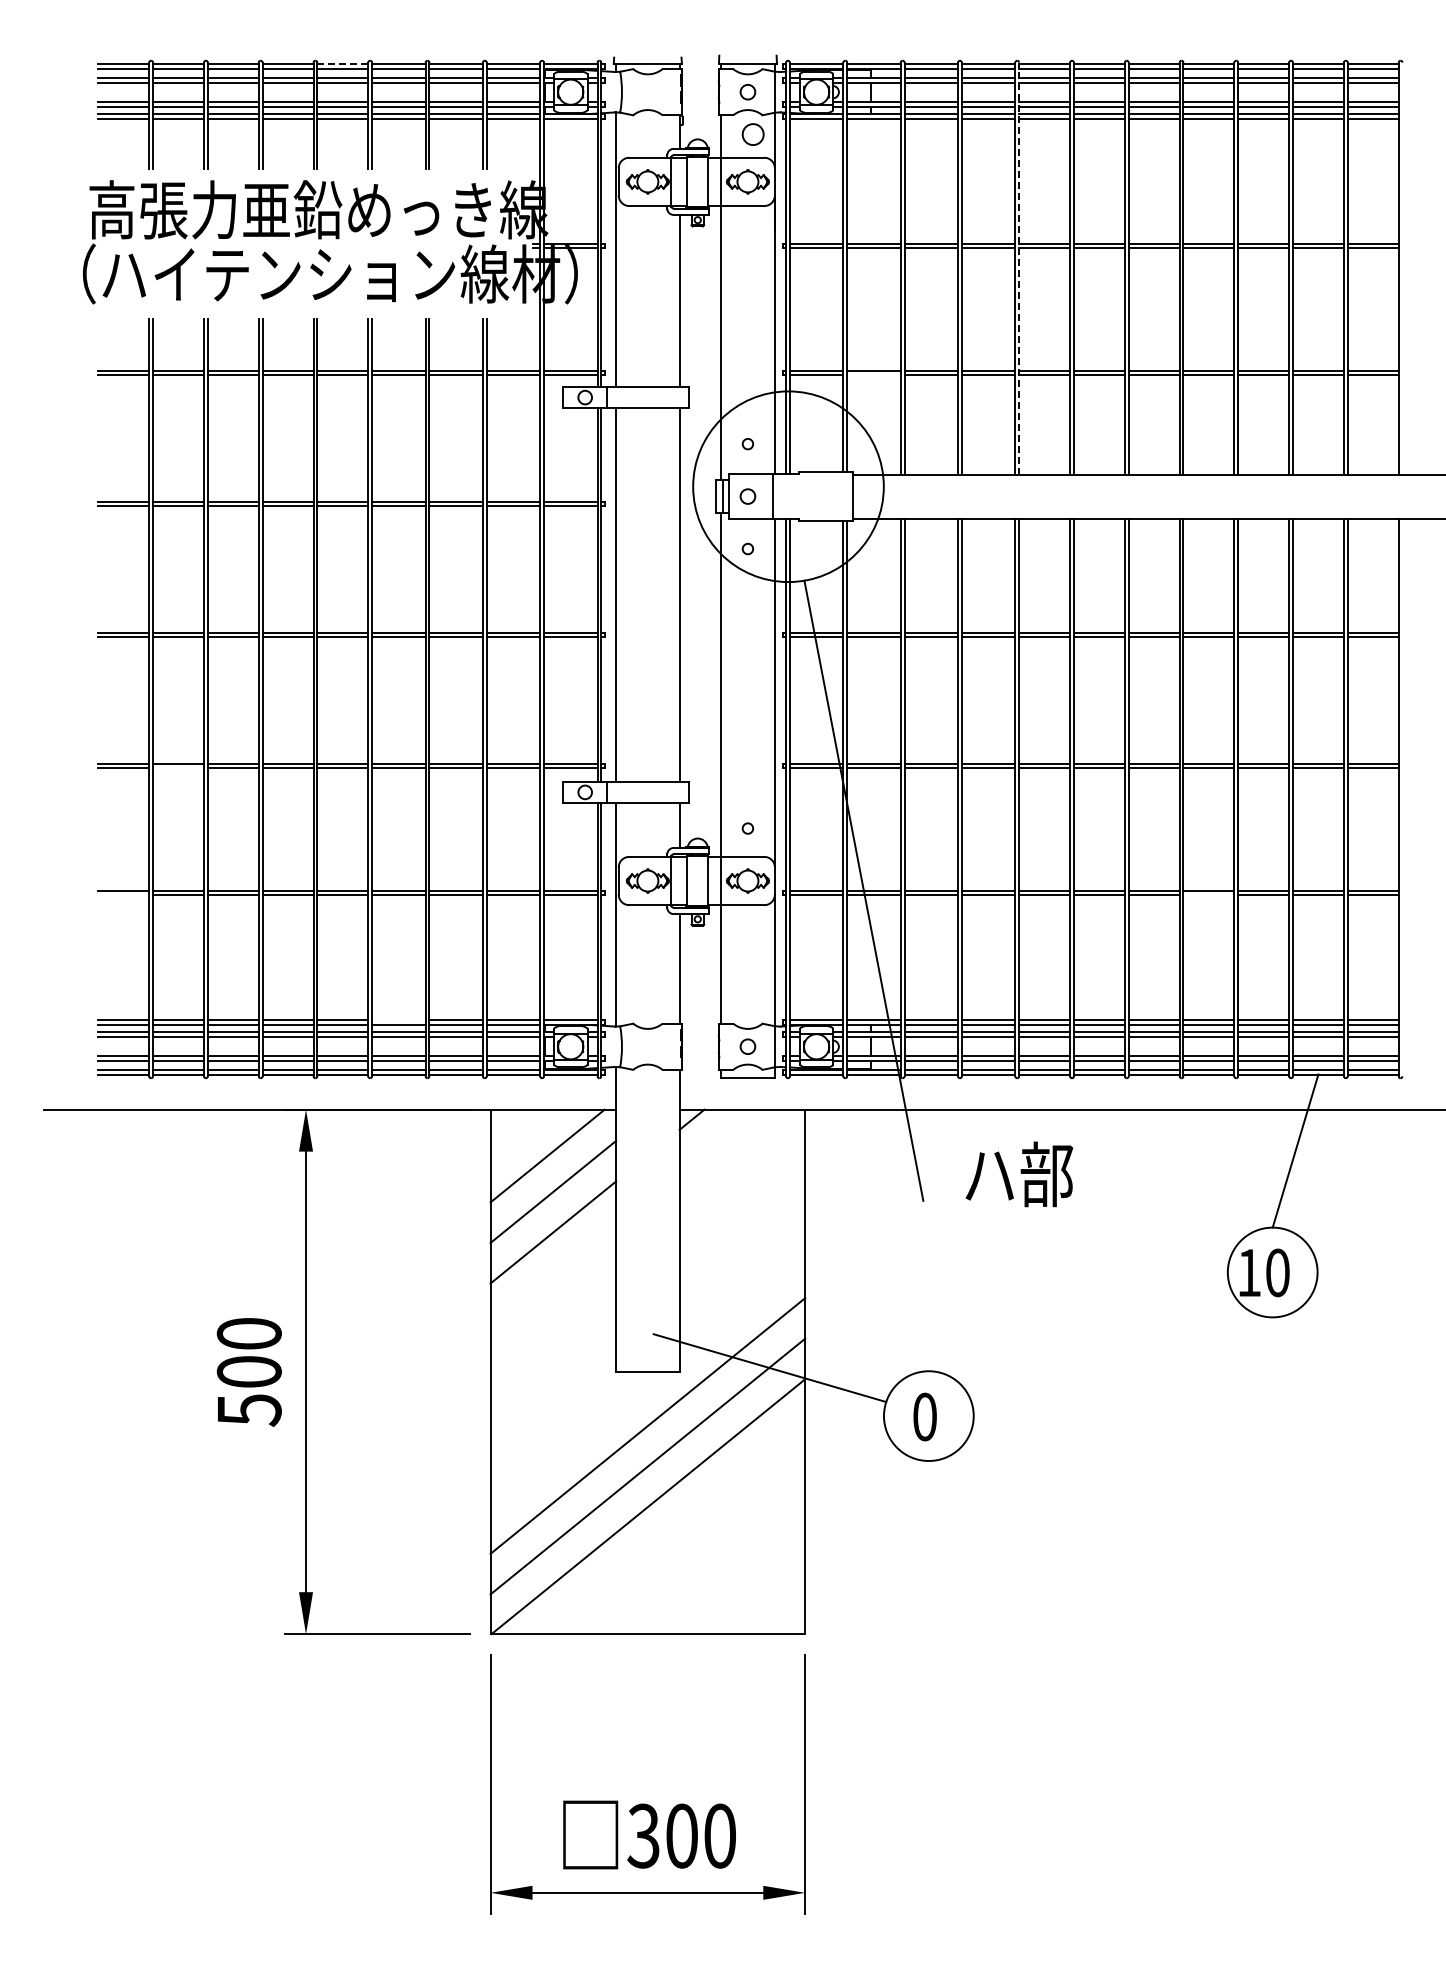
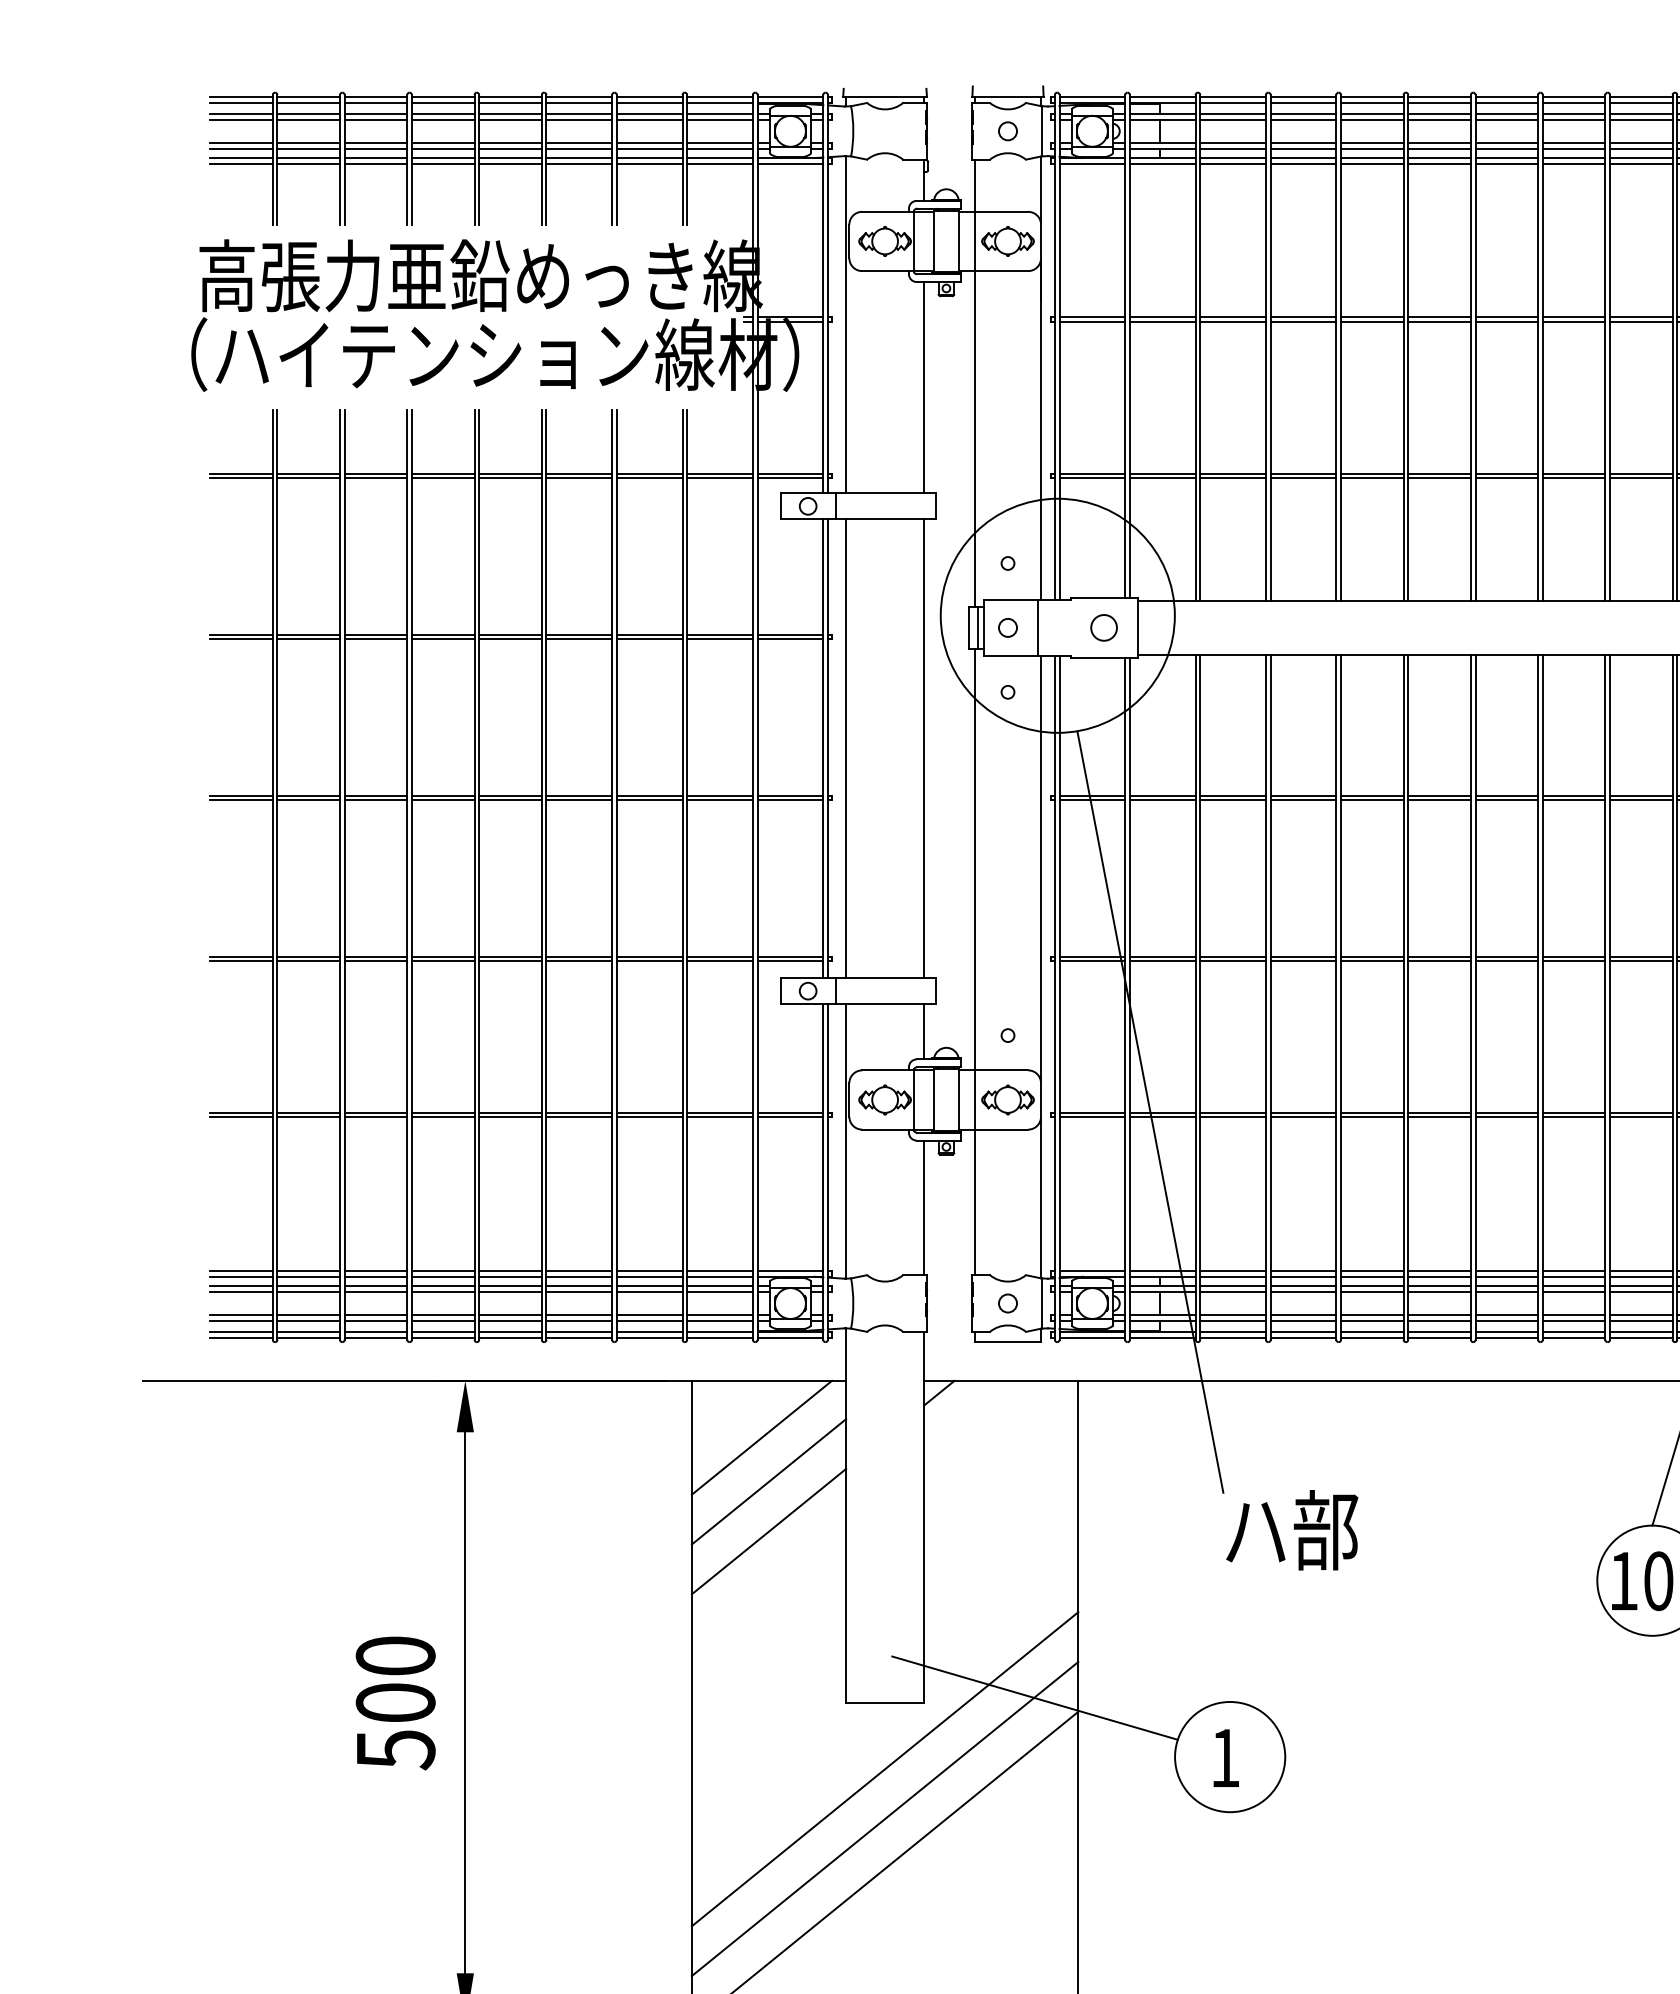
line: (343, 64) -> (511, 97), dashed -> solid
circle: (752, 134) -> (1103, 627), moved
line: (1019, 268) -> (1341, 347), dashed -> solid
line: (873, 374) -> (1162, 477), added
line: (178, 768) -> (308, 961), added
line: (123, 895) -> (241, 1117), added
line: (1208, 895) -> (1573, 1117), added
line: (398, 1020) -> (578, 1271), added
text: (1019, 1174) -> (1292, 1530), moved
text: (924, 1416) -> (1224, 1757), 0 -> 1

